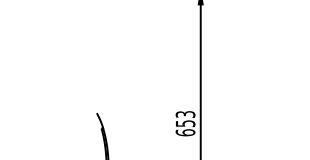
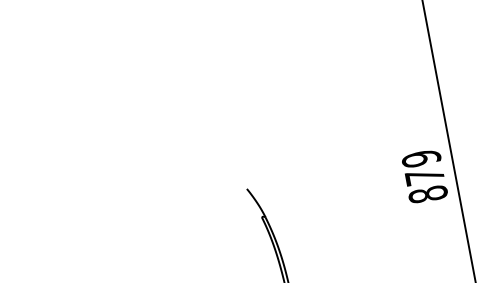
text: (185, 123) -> (424, 176), 653 -> 879

